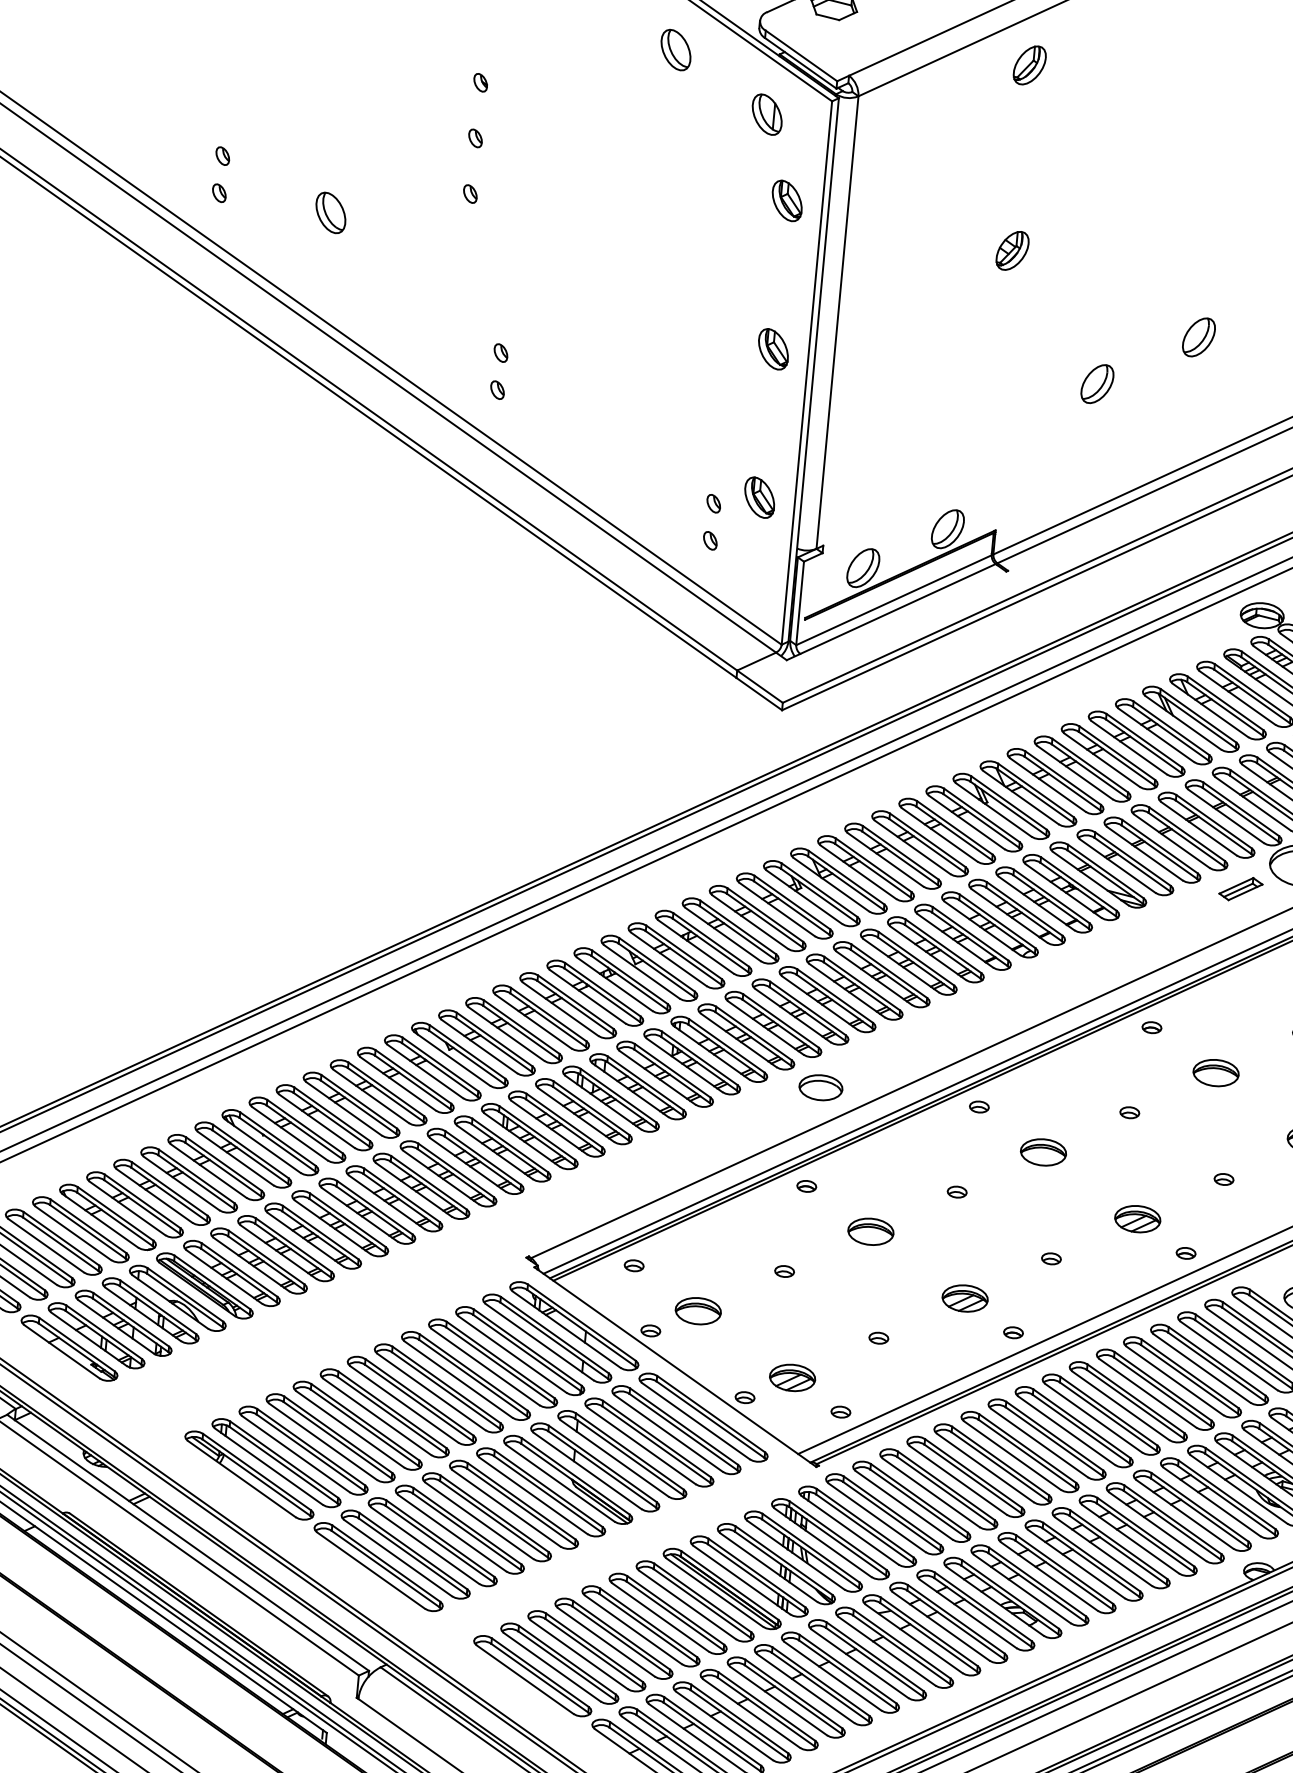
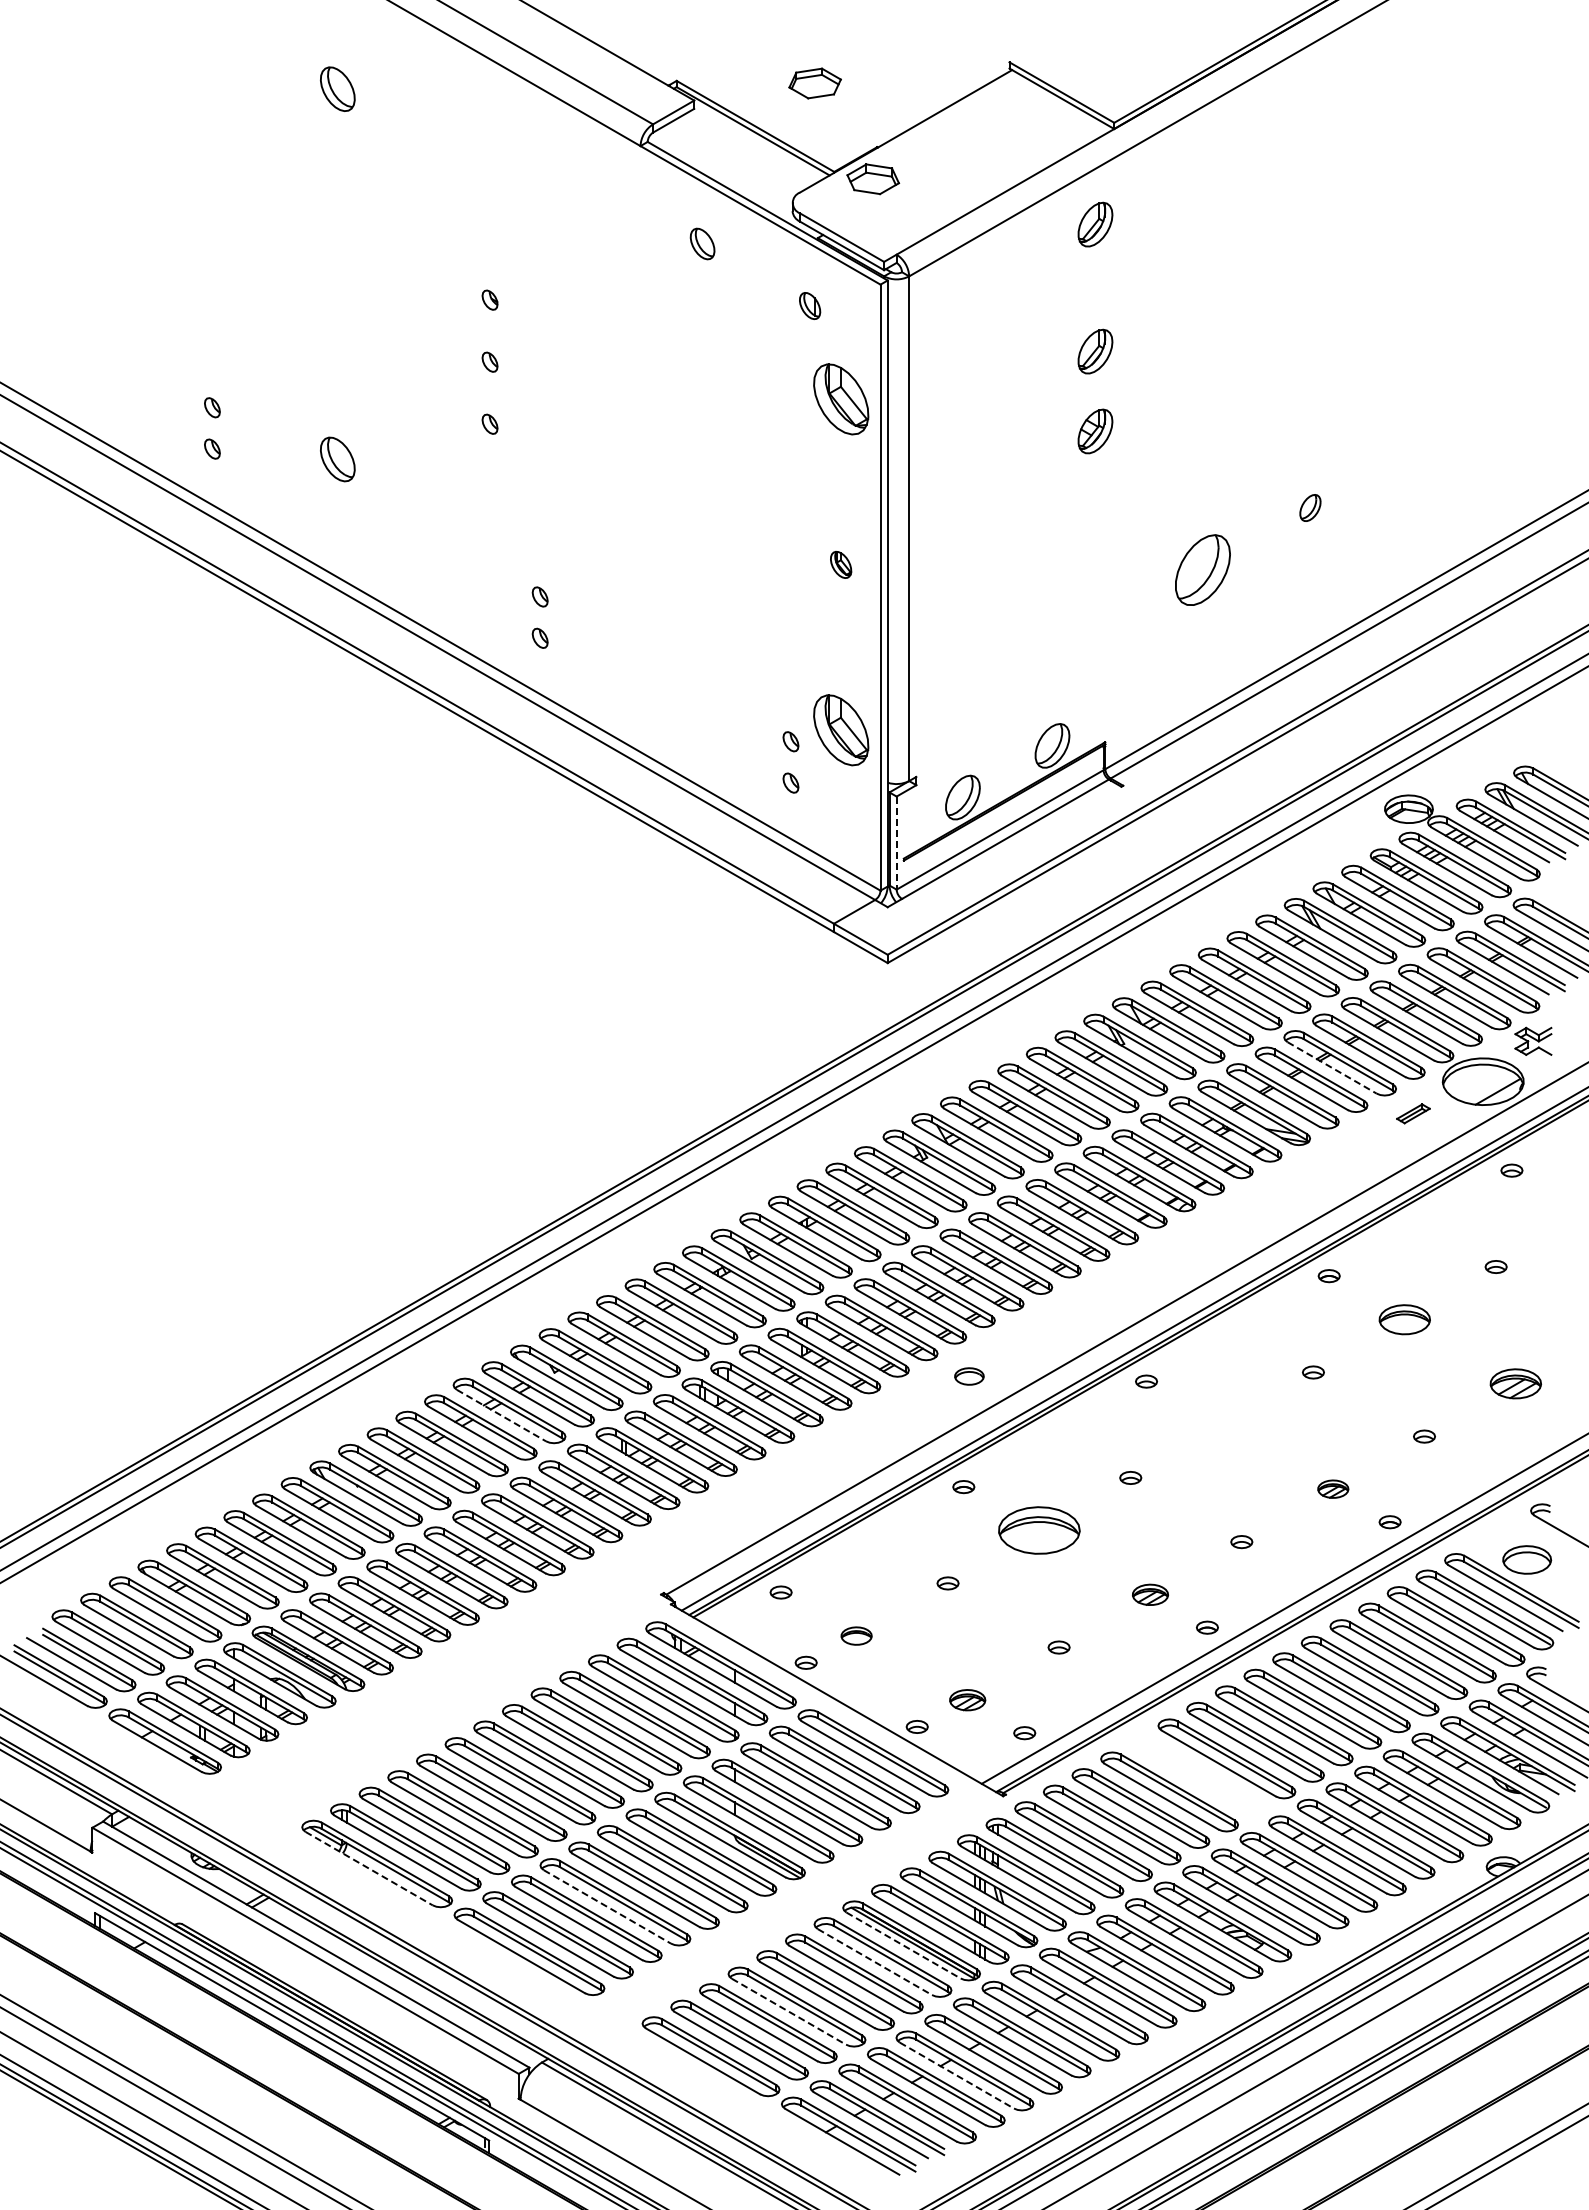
part: (675, 49) -> (702, 243), size x0.7
part: (766, 114) -> (809, 305), size x0.6
part: (1019, 179) -> (1095, 351), added
part: (786, 200) -> (840, 399), size x1.6
part: (1199, 336) -> (1310, 507), size x0.6
part: (772, 348) -> (840, 564), size x0.6
part: (1097, 383) -> (1202, 569), size x1.6
part: (759, 497) -> (840, 730), size x1.6
line: (799, 603) -> (896, 843), solid -> dashed
line: (1172, 841) -> (1332, 1068), solid -> dashed
part: (1241, 888) -> (1413, 1113), size x0.7
line: (398, 1083) -> (501, 1415), solid -> dashed
part: (821, 1087) -> (969, 1376), size x0.6
part: (1043, 1151) -> (1222, 1424), removed
part: (1138, 1218) -> (1333, 1488), size x0.6
part: (871, 1231) -> (1039, 1530), size x1.6
part: (965, 1298) -> (1150, 1594), size x0.7
part: (698, 1310) -> (856, 1635), size x0.6
part: (792, 1377) -> (967, 1699), size x0.7
part: (992, 1464) -> (1197, 1775), removed
line: (242, 1478) -> (369, 1868), solid -> dashed
line: (452, 1533) -> (607, 1907), solid -> dashed
line: (714, 1592) -> (903, 1945), solid -> dashed
line: (687, 1605) -> (874, 1962), solid -> dashed
line: (605, 1642) -> (788, 2011), solid -> dashed
line: (751, 1713) -> (956, 2075), solid -> dashed

